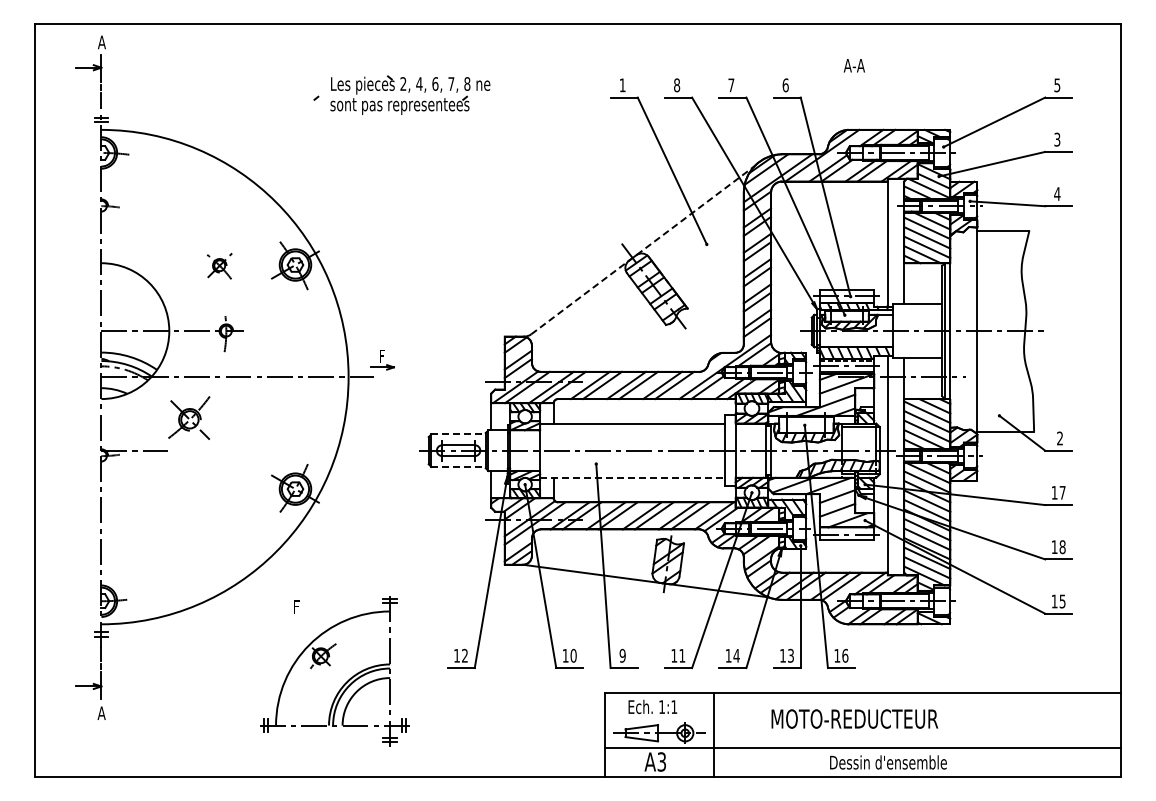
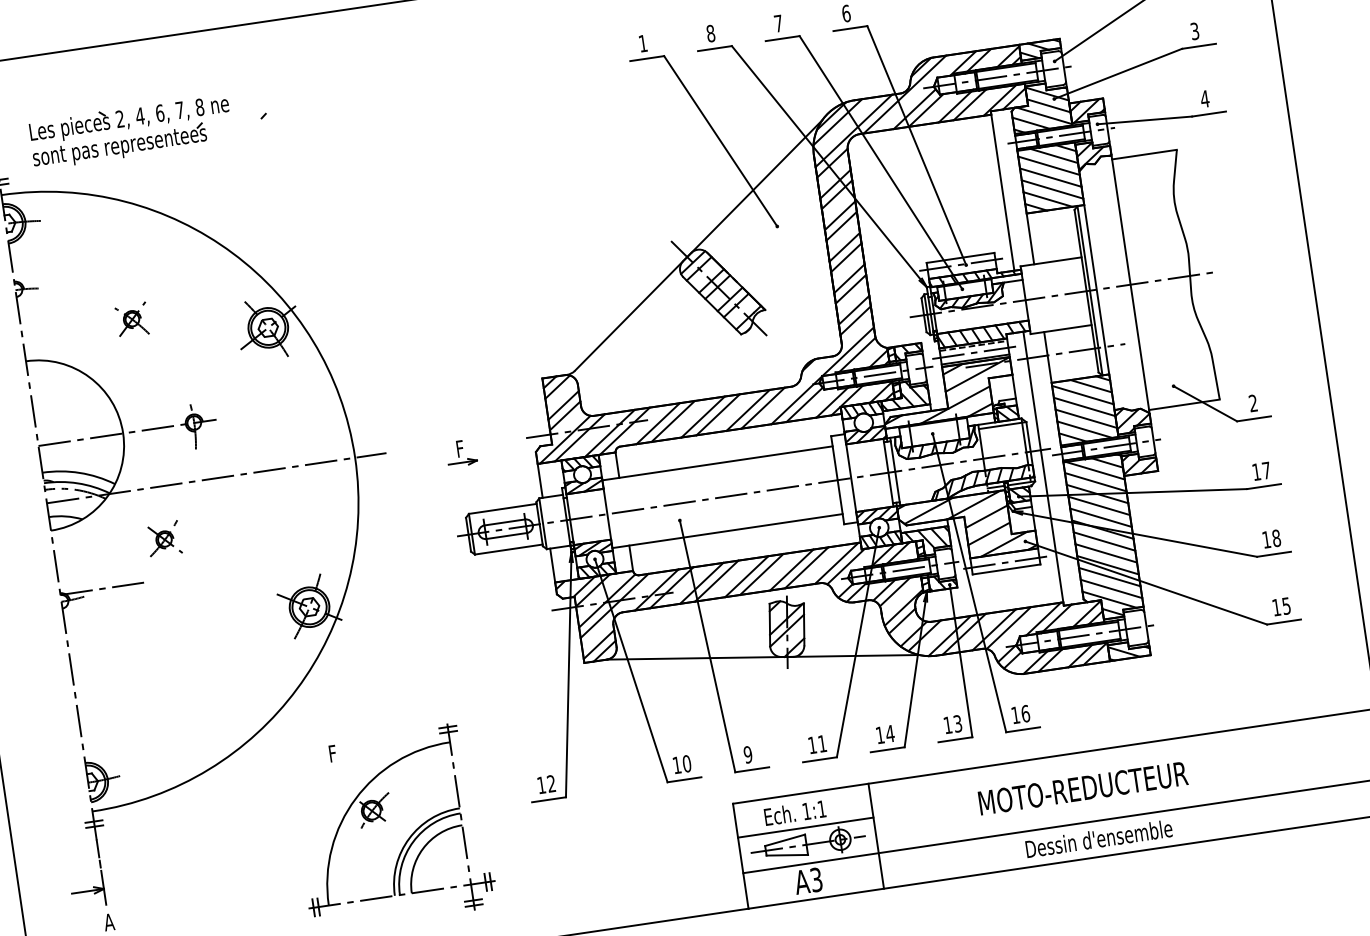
part: (410, 94) -> (130, 130), moved
line: (642, 250) -> (698, 245), dashed -> solid
part: (219, 266) -> (132, 320), moved
part: (382, 360) -> (461, 454), moved
part: (189, 418) -> (164, 538), size x0.62
line: (459, 434) -> (503, 508), dashed -> solid
line: (459, 466) -> (509, 548), dashed -> solid
line: (632, 477) -> (727, 530), dashed -> solid
text: (854, 718) -> (1082, 787), moved
line: (659, 719) -> (805, 827), added

